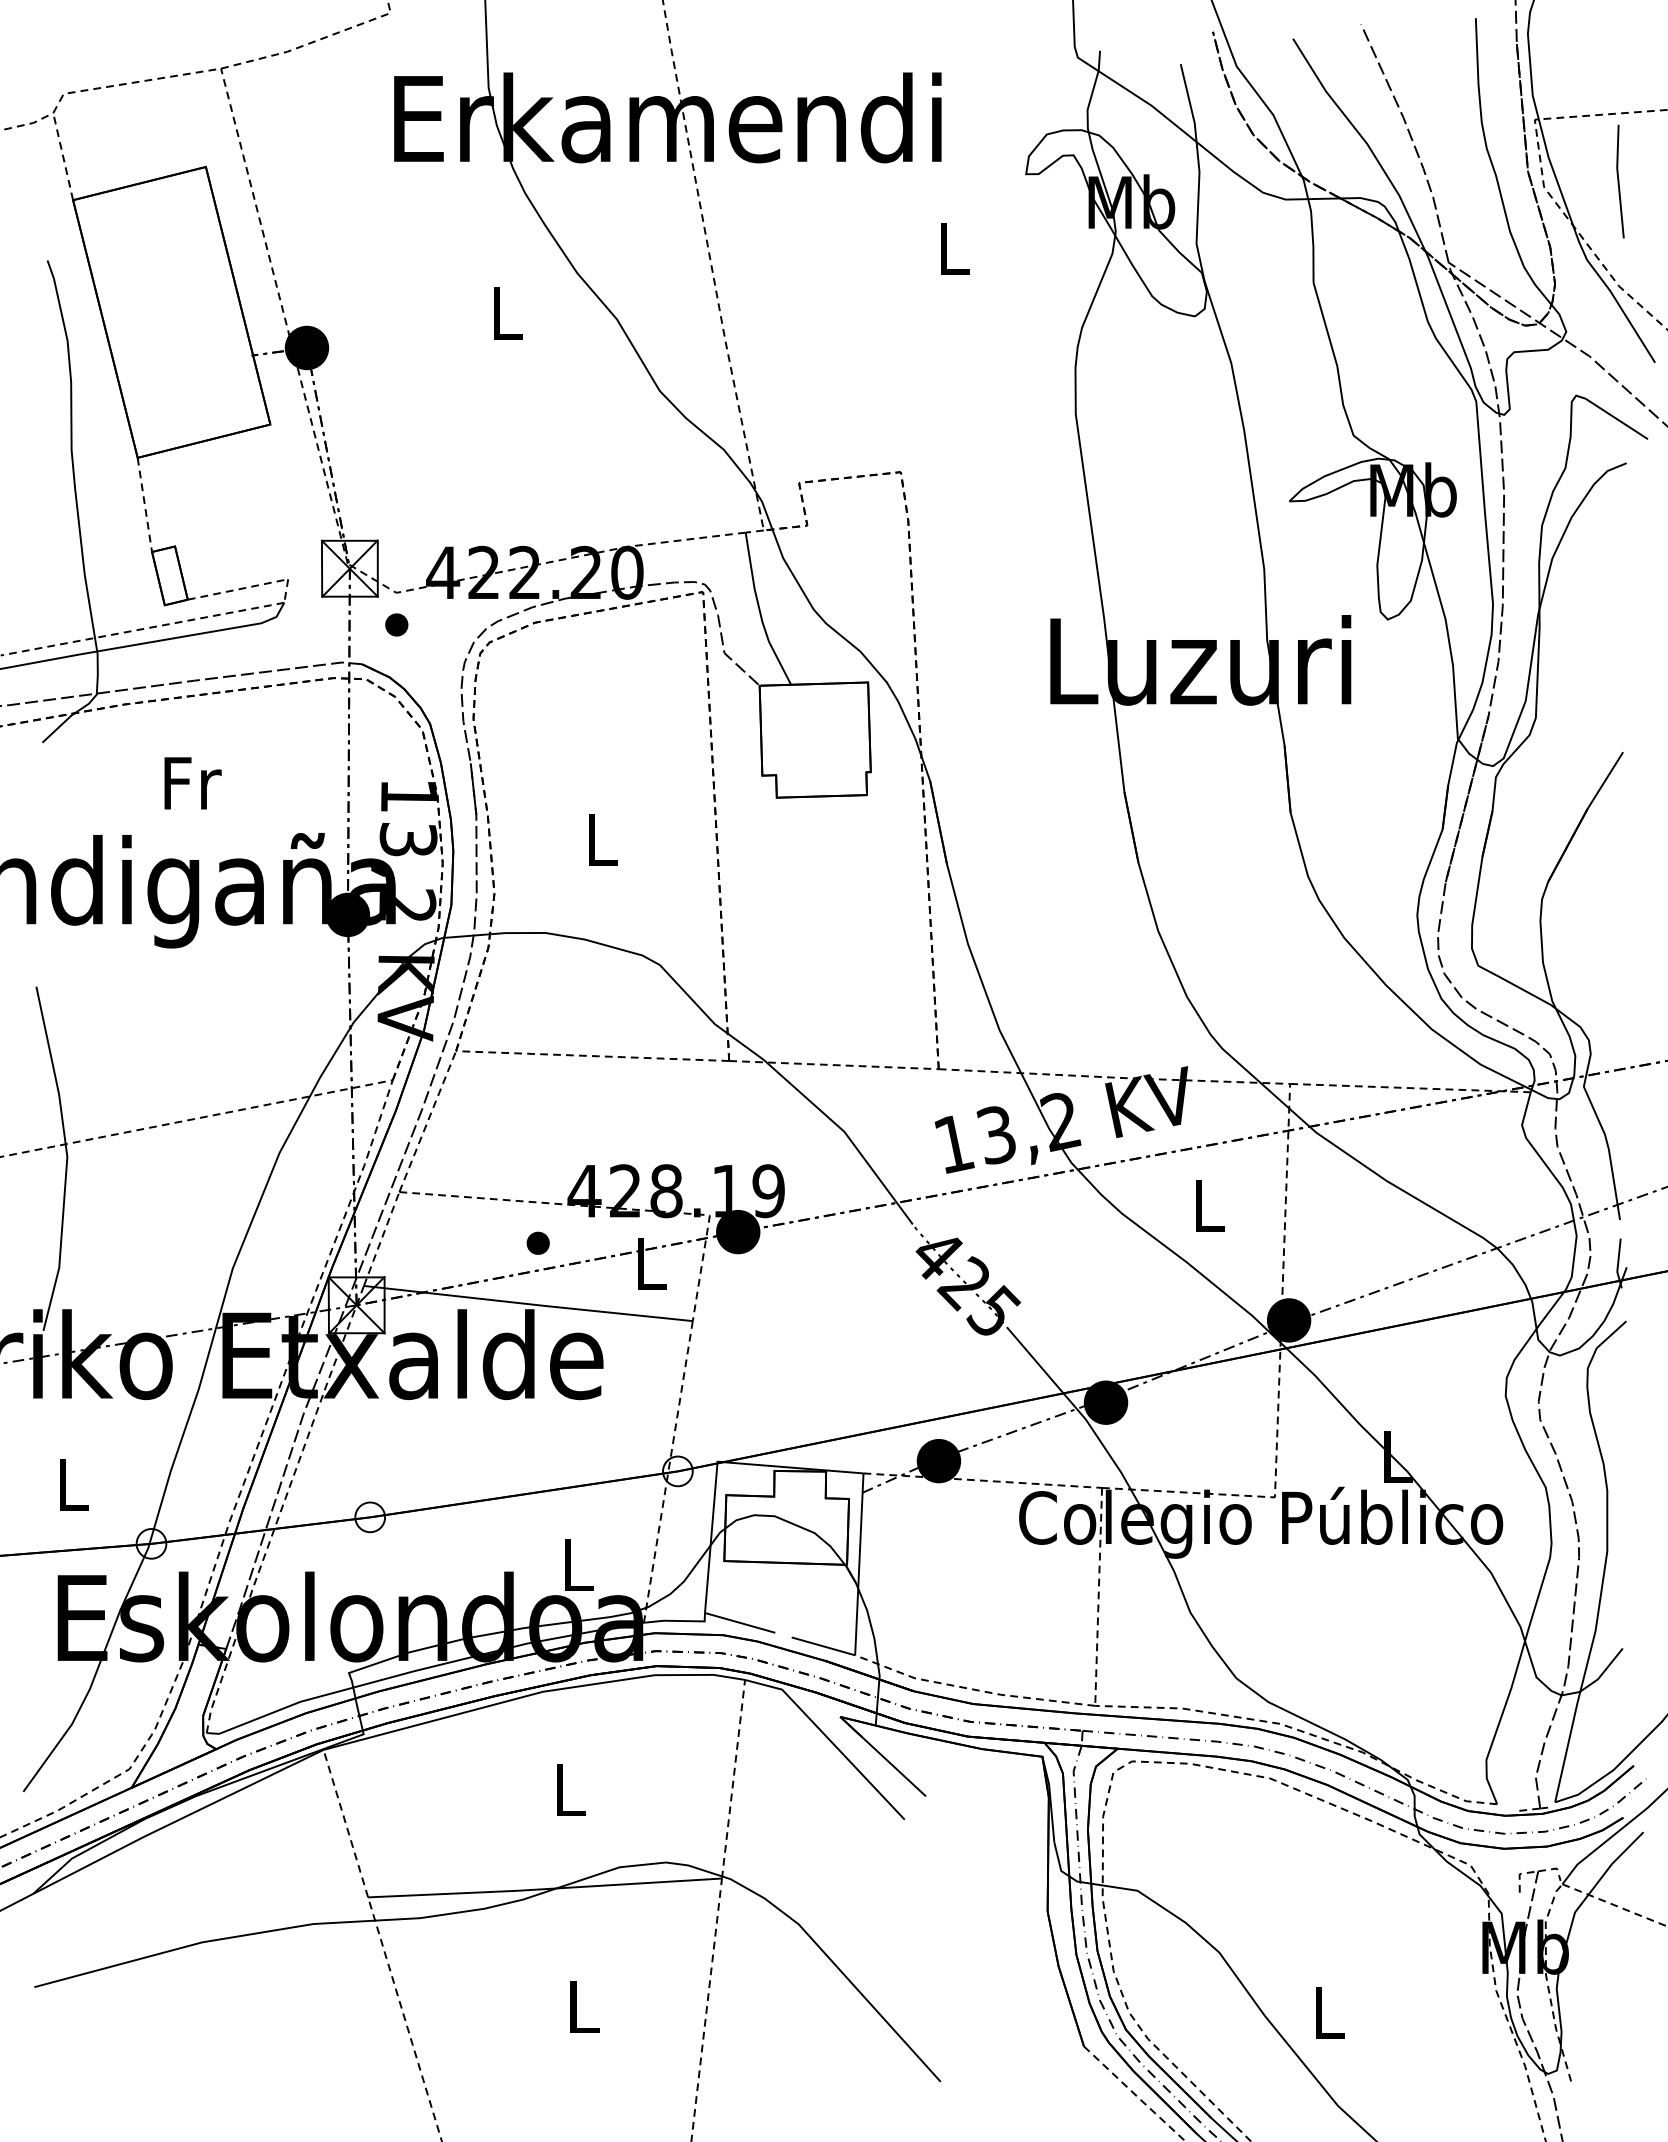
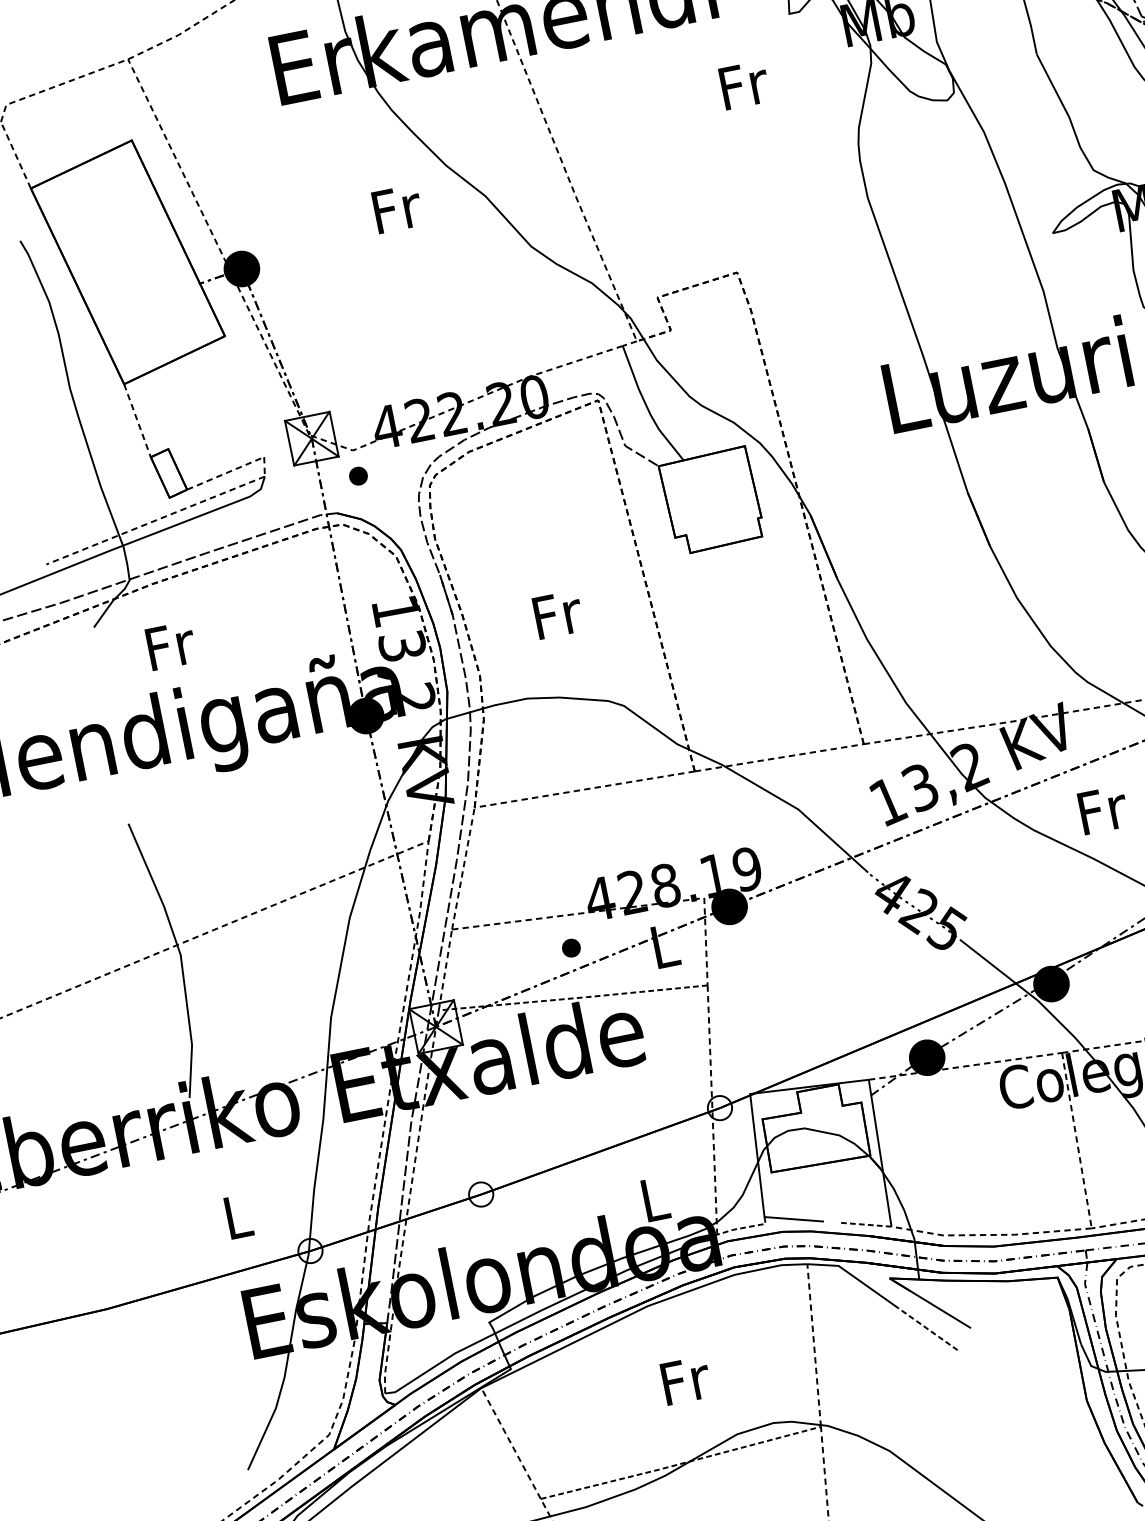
text: (955, 248) -> (744, 84), L -> Fr
text: (508, 313) -> (397, 208), L -> Fr
text: (192, 783) -> (170, 645), moved
text: (602, 839) -> (557, 614), L -> Fr
text: (1210, 1206) -> (1103, 810), L -> Fr
line: (528, 1304) -> (573, 998), solid -> dashed
line: (678, 1620) -> (744, 1227), solid -> dashed
line: (823, 1646) -> (864, 1224), solid -> dashed
line: (873, 1787) -> (927, 1329), solid -> dashed
text: (571, 1790) -> (686, 1380), L -> Fr
line: (544, 1889) -> (680, 1464), solid -> dashed

